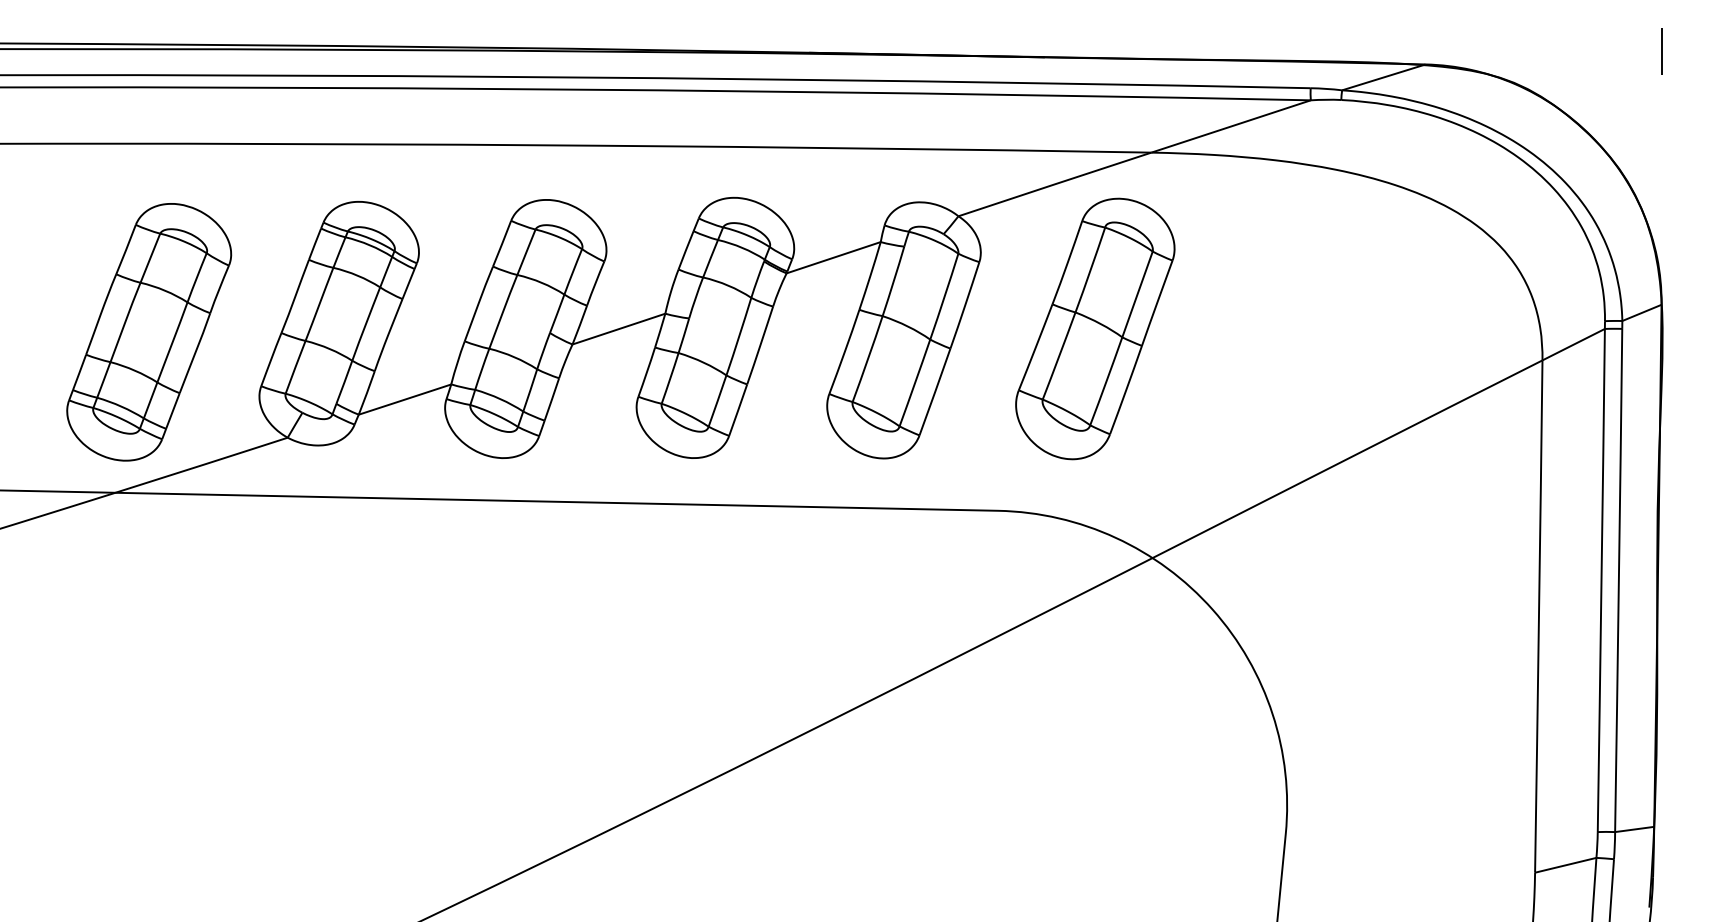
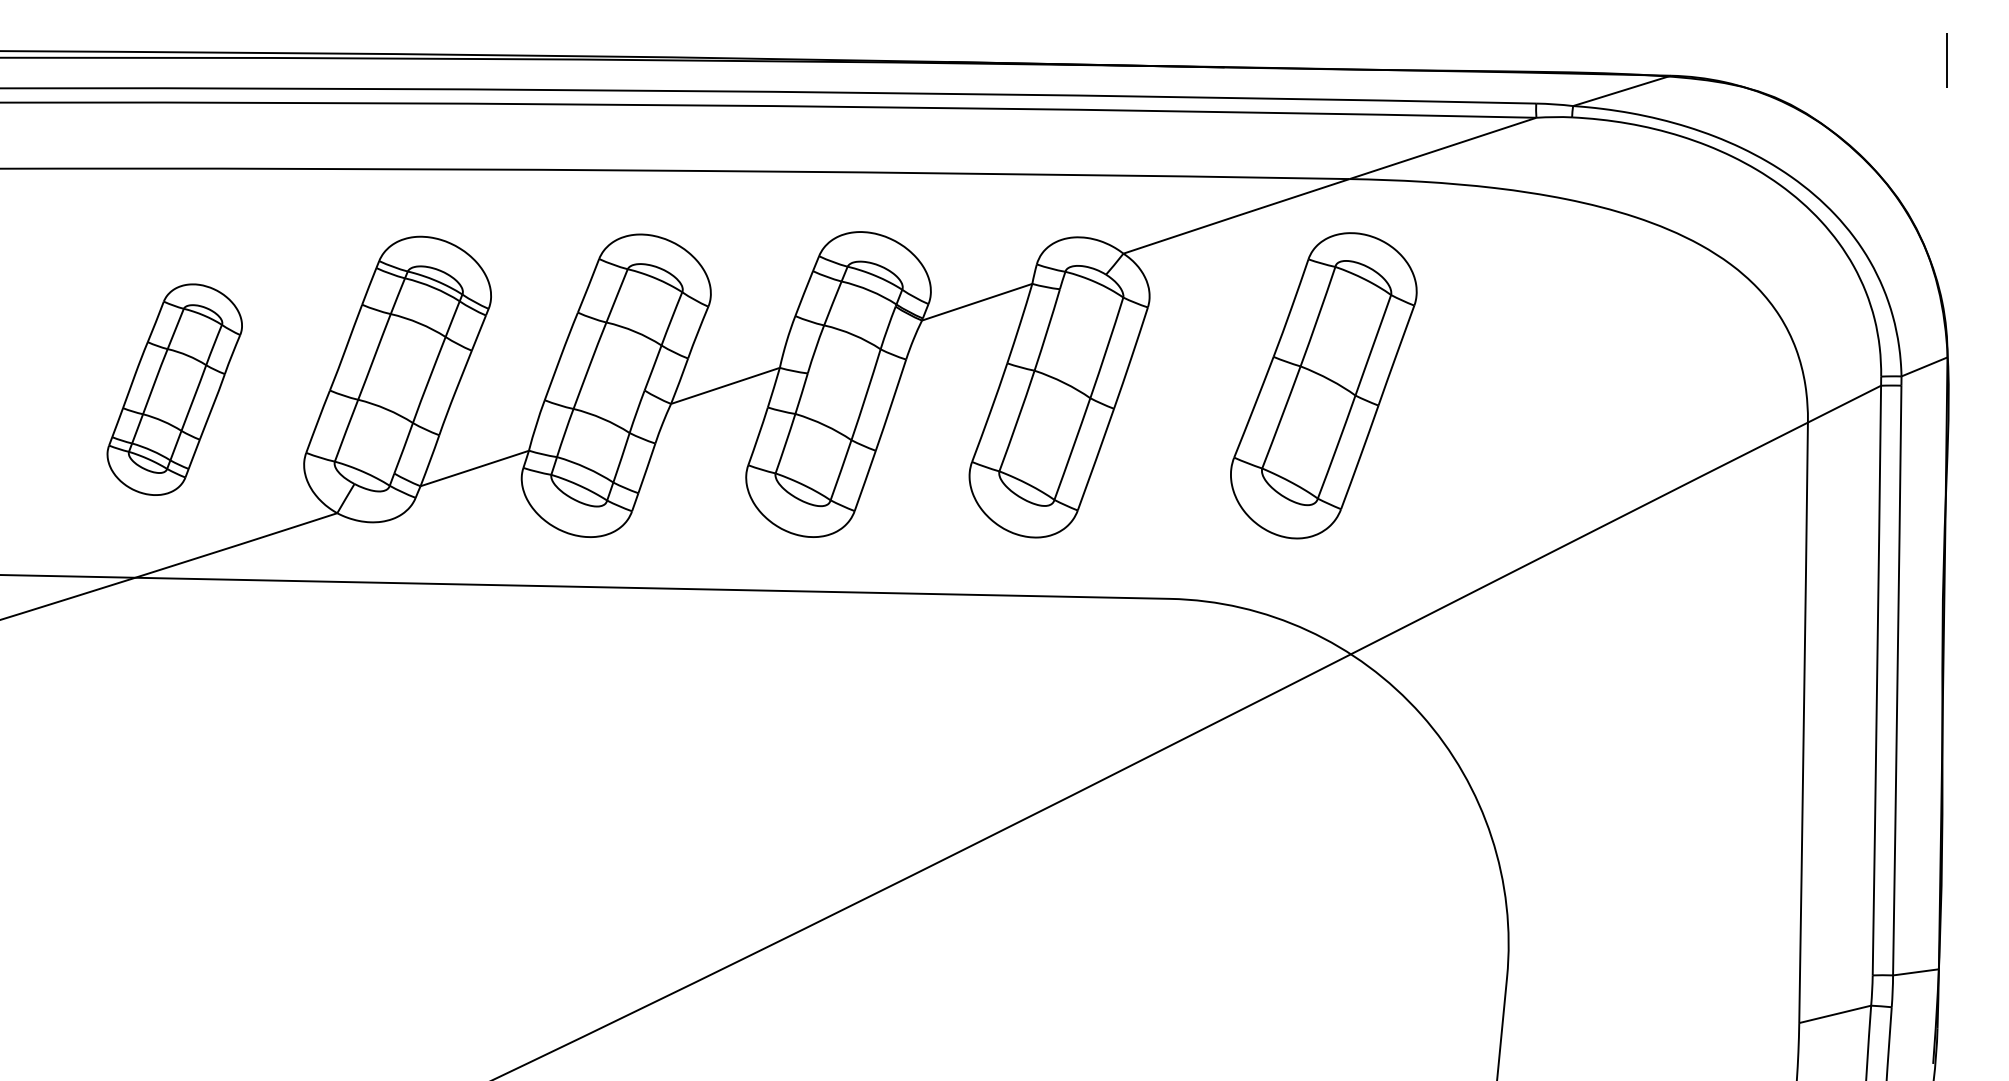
part: (1095, 328) -> (1323, 385), moved
part: (148, 332) -> (174, 389), size x0.7

